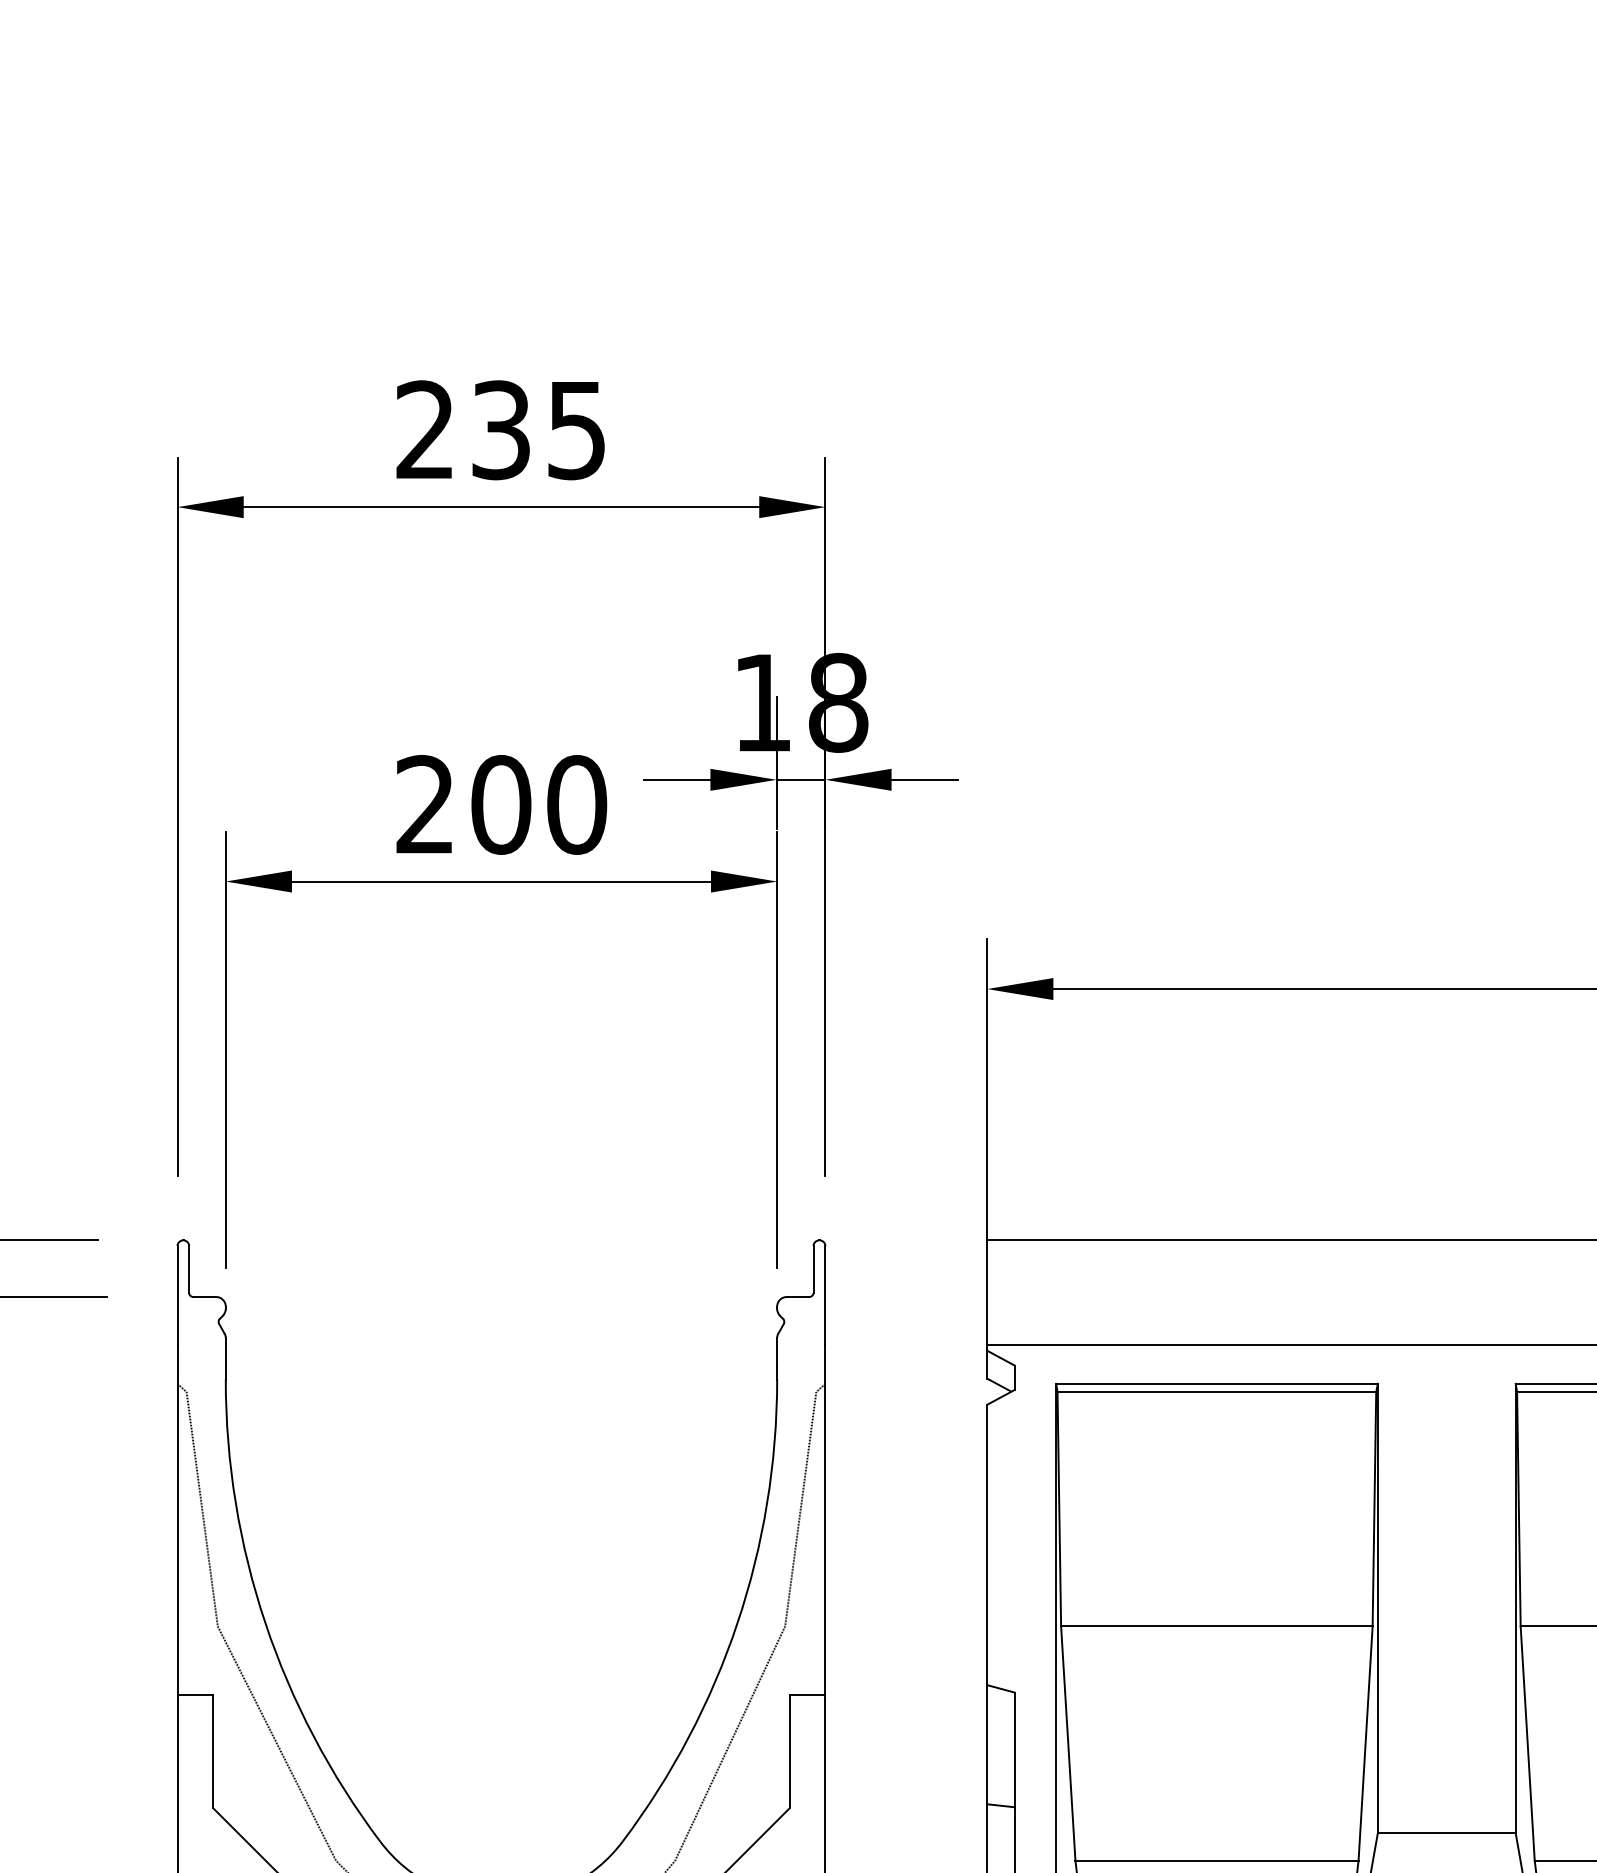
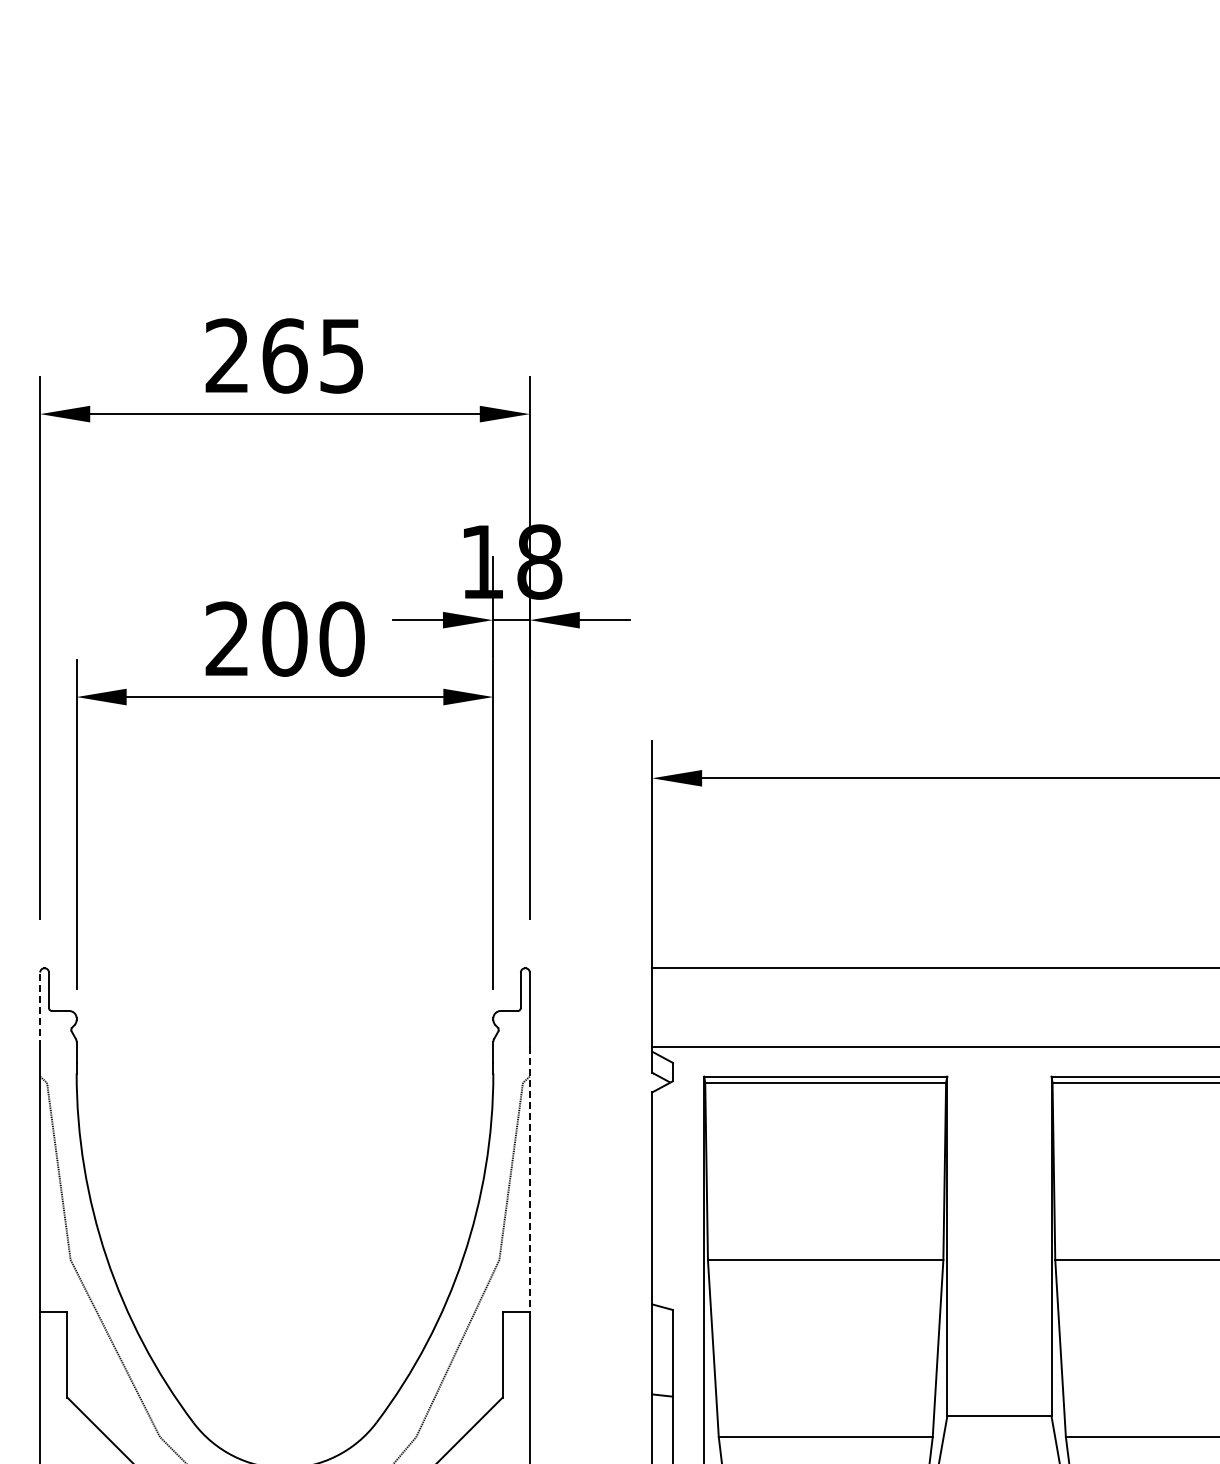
text: (500, 429) -> (284, 355), 235 -> 265
line: (177, 1294) -> (40, 1009), solid -> dashed
line: (824, 1521) -> (529, 1180), solid -> dashed

